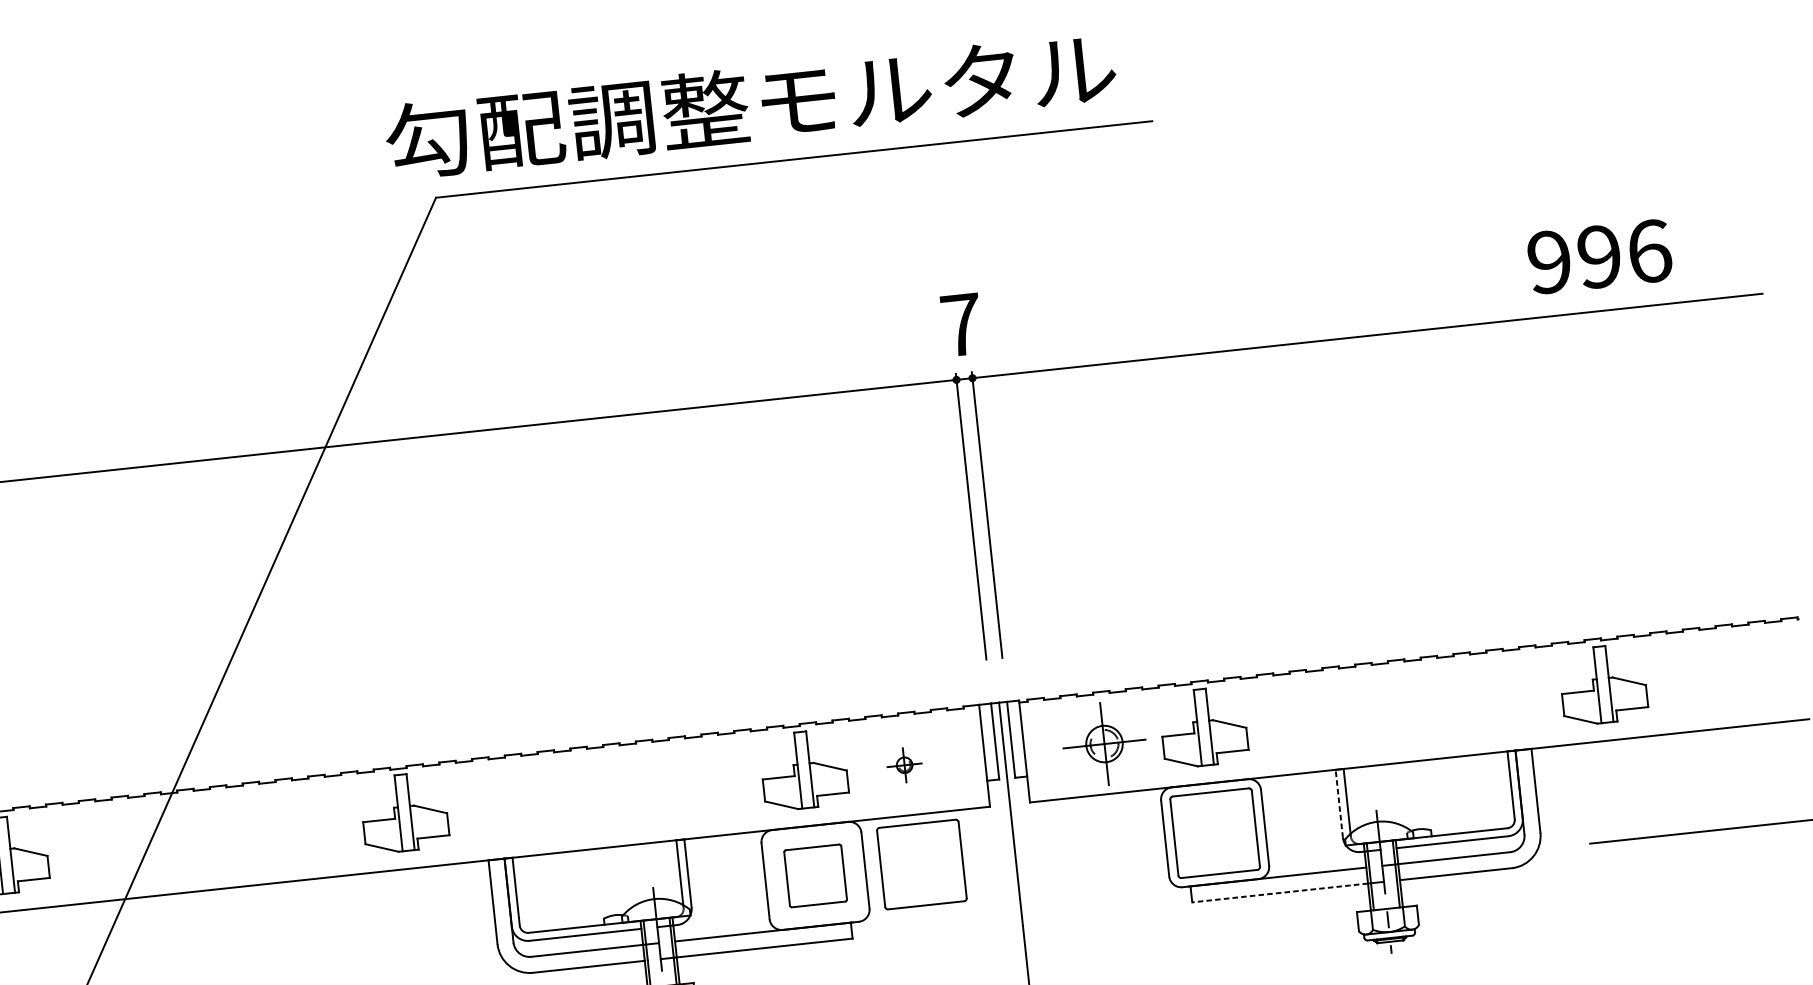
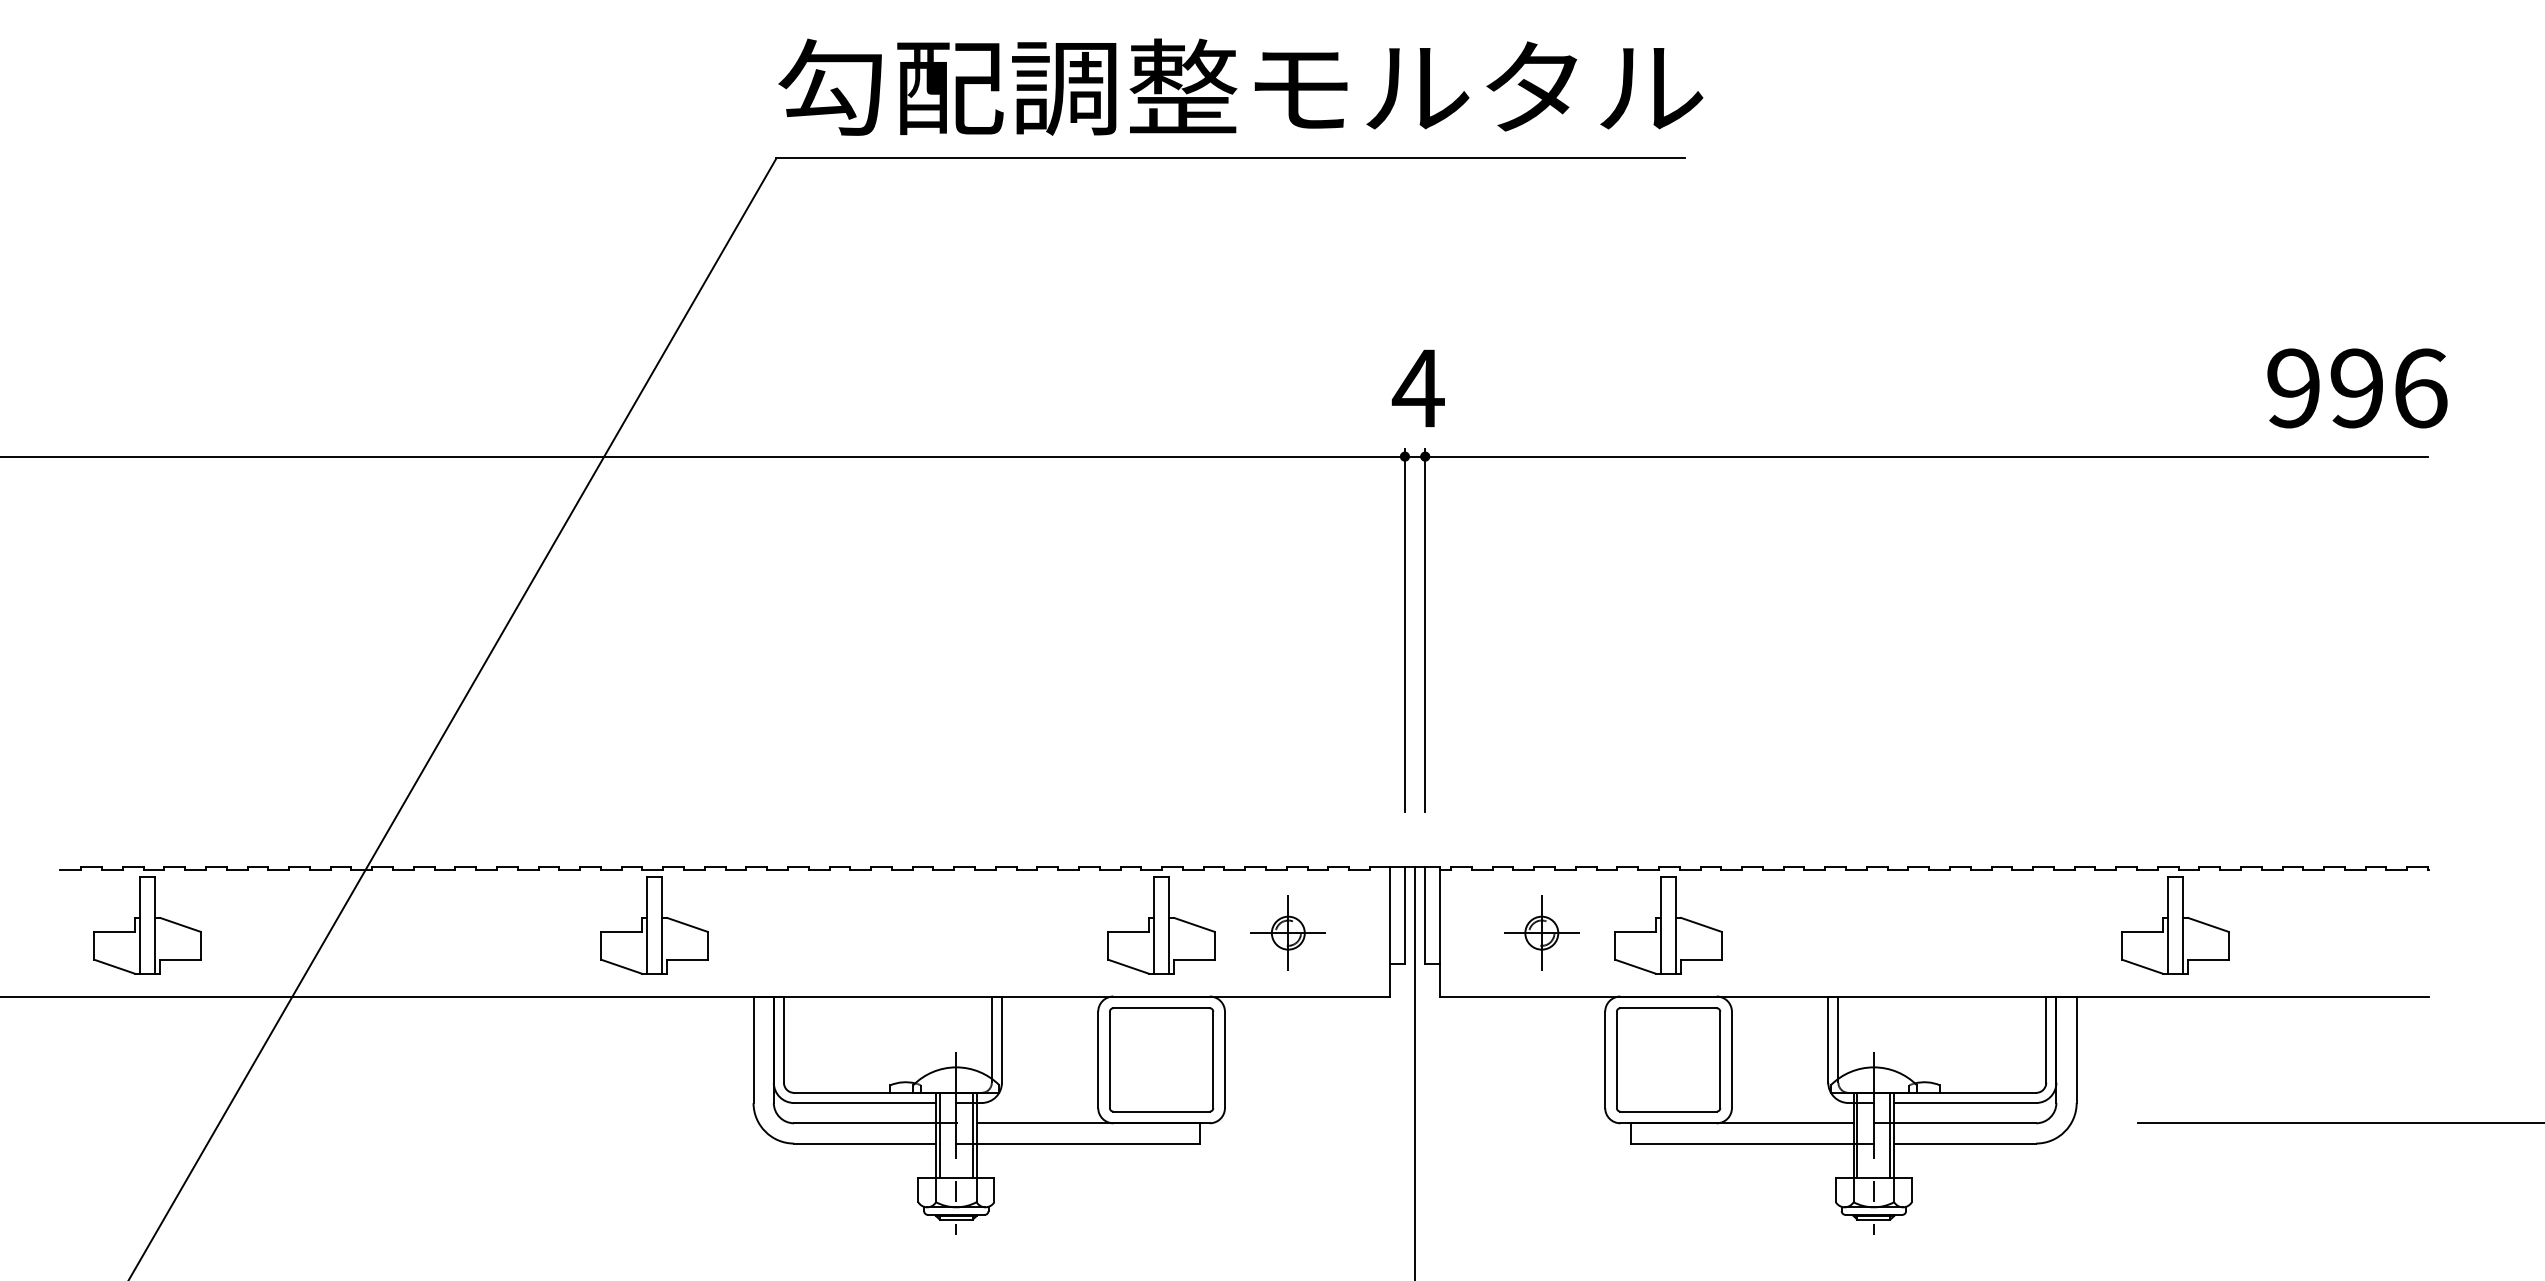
text: (750, 104) -> (1240, 86), moved
text: (1599, 256) -> (2357, 388), moved
text: (960, 325) -> (1417, 388), 7 -> 4
part: (1104, 743) -> (1541, 932), size x0.71
part: (904, 764) -> (1287, 932), size x1.67
line: (1339, 803) -> (1828, 1039), dashed -> solid
part: (921, 864) -> (1296, 1059), removed
part: (815, 875) -> (1161, 1059), size x1.43
line: (1280, 892) -> (1742, 1143), dashed -> solid

